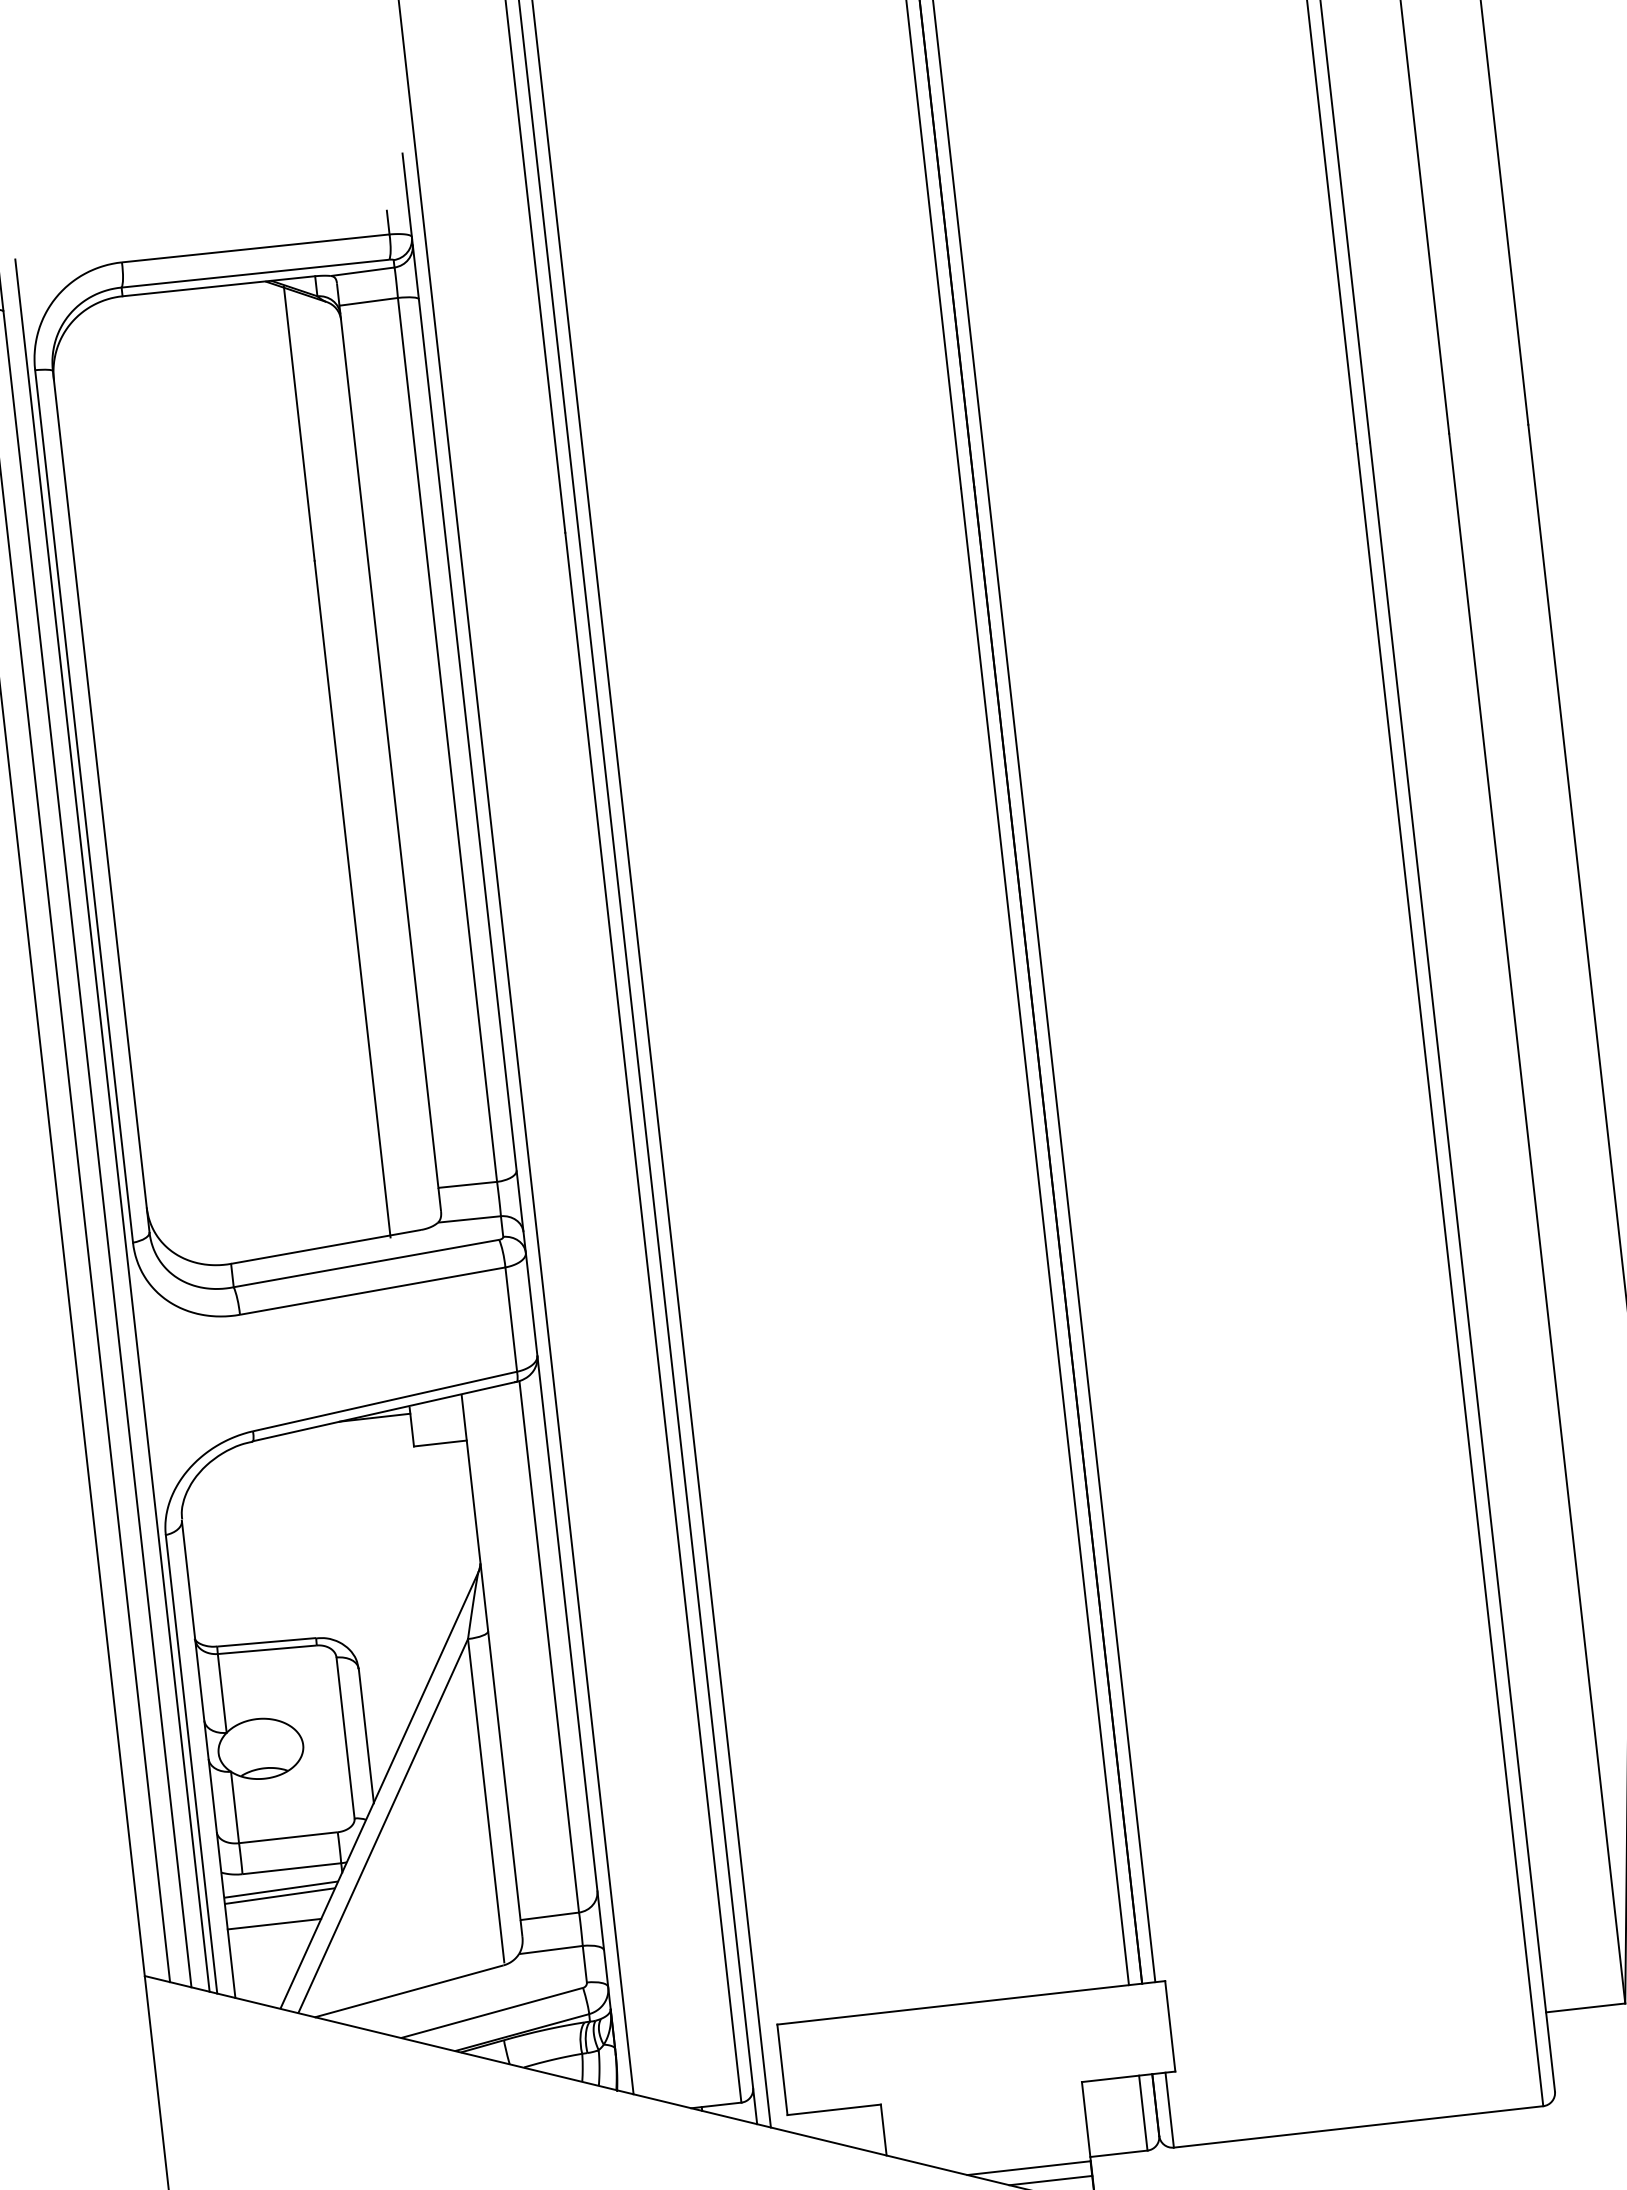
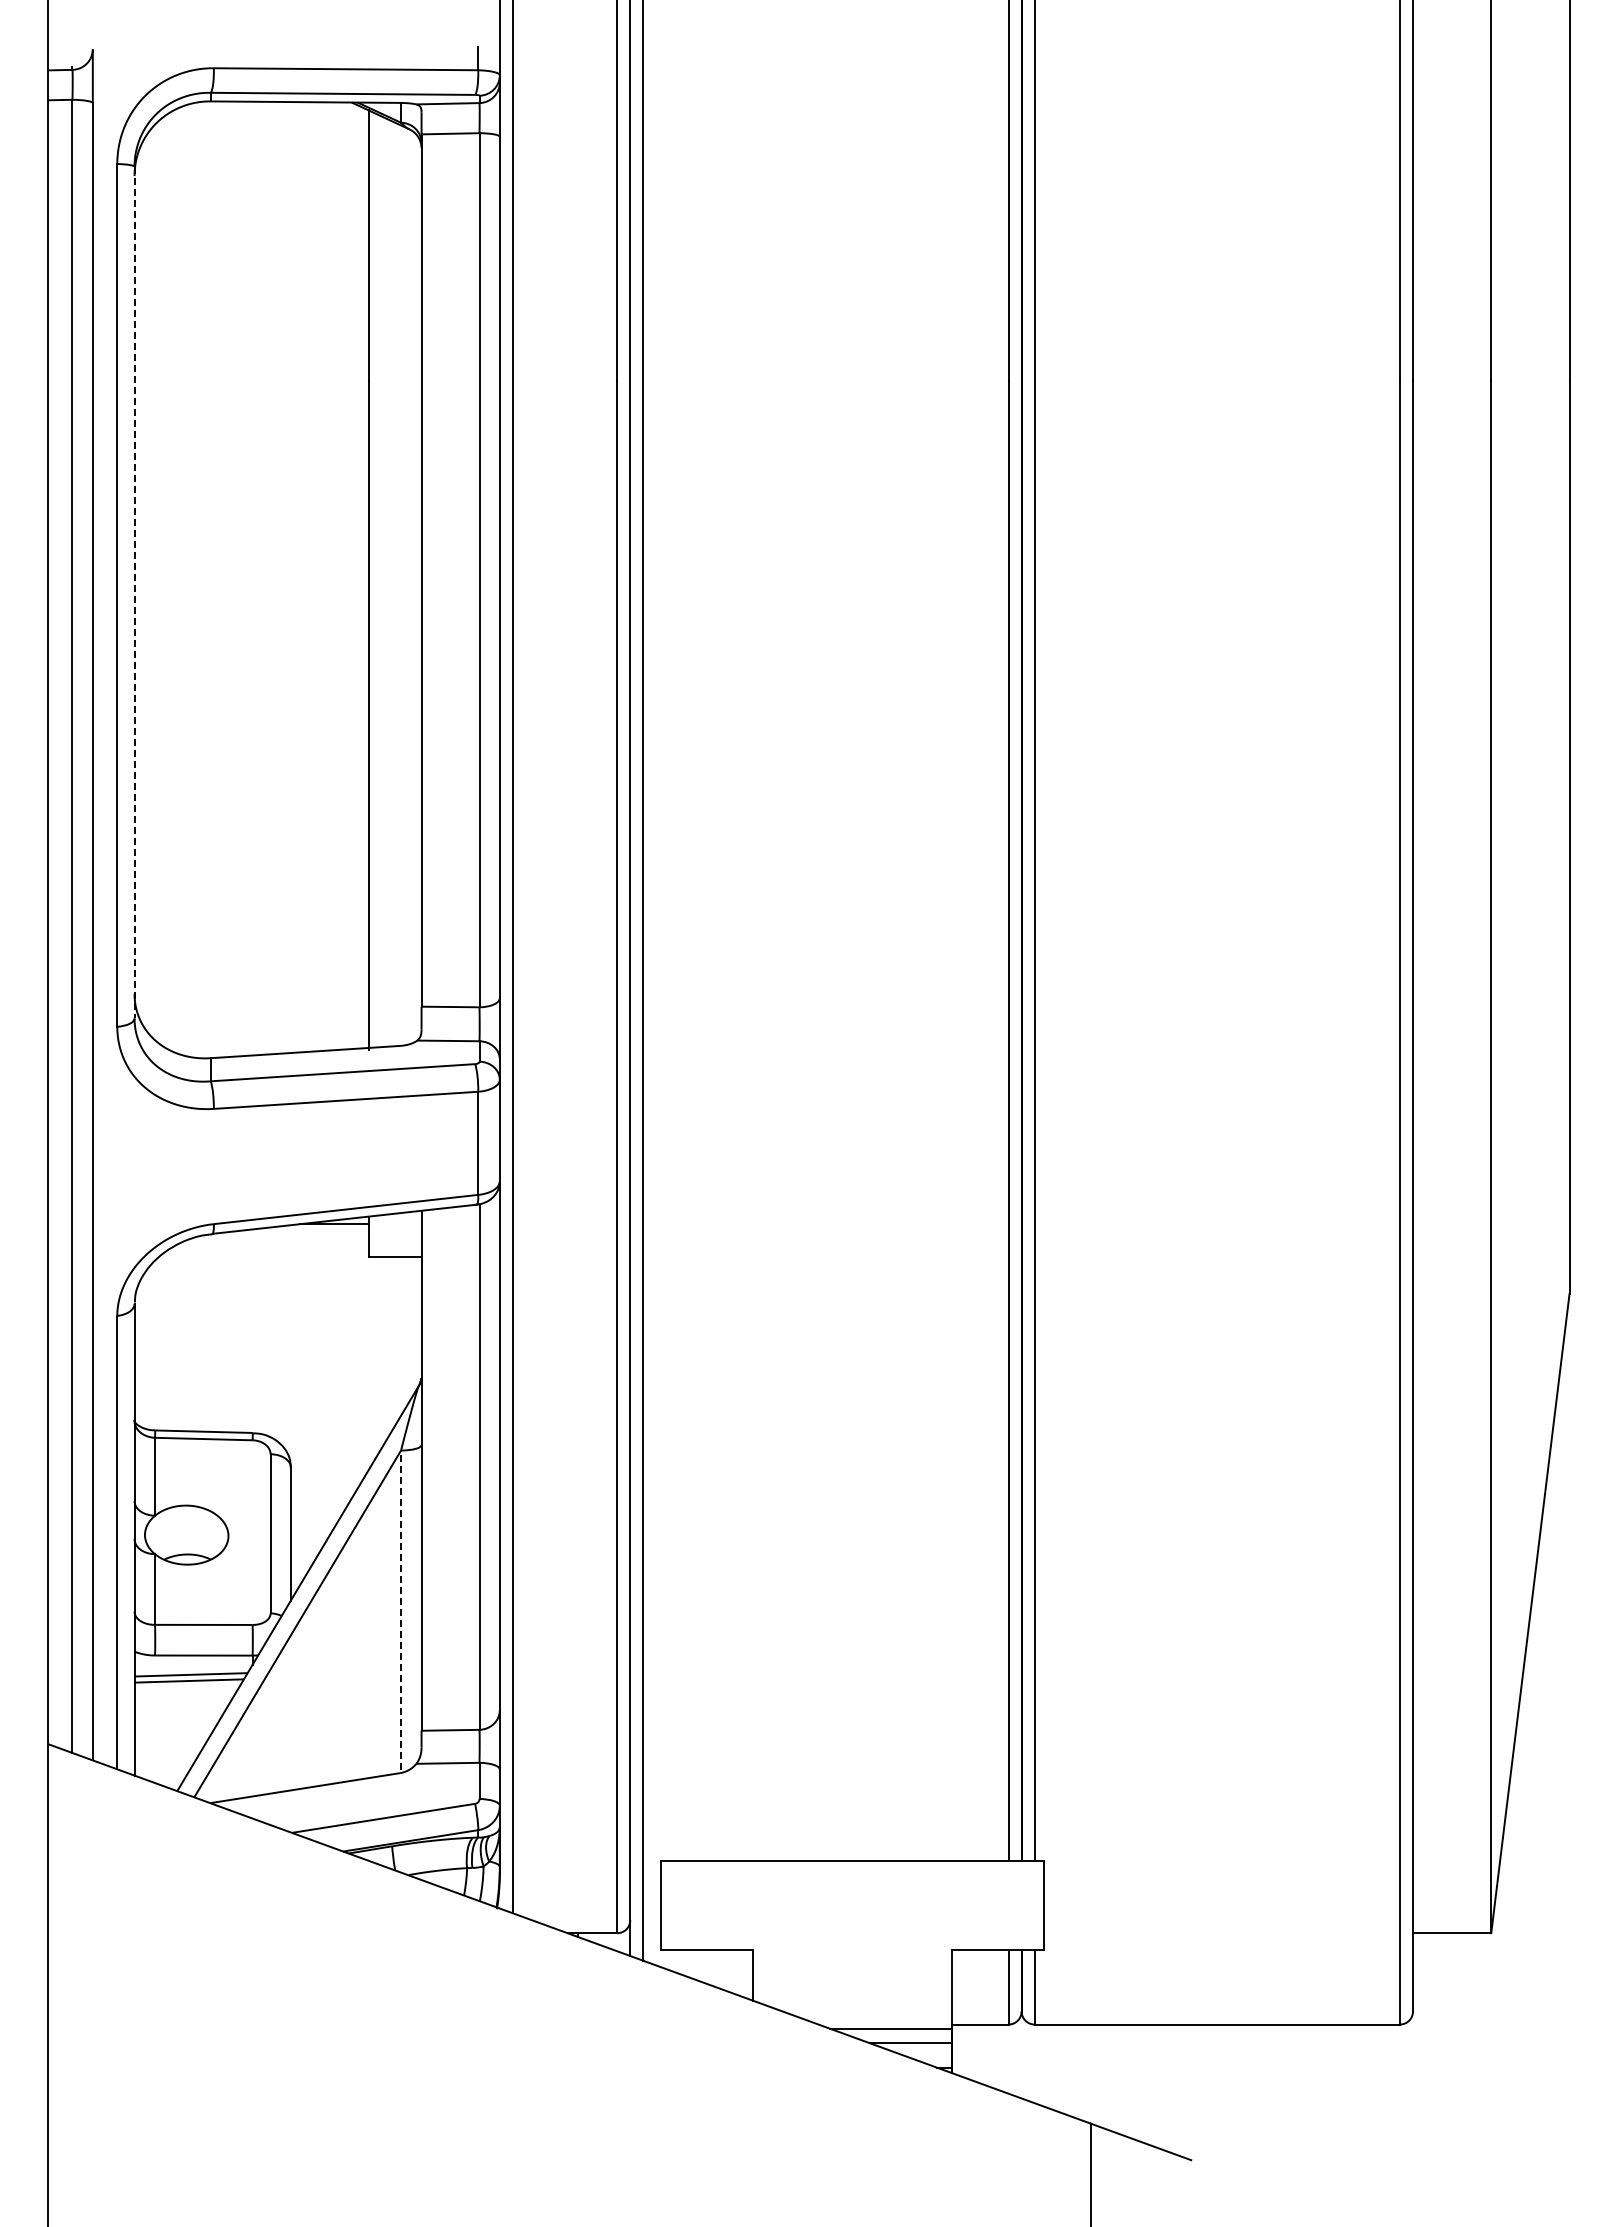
line: (101, 801) -> (134, 592), solid -> dashed
line: (112, 1124) -> (110, 909), removed
line: (486, 1800) -> (401, 1610), solid -> dashed
line: (274, 1923) -> (180, 1707), removed

